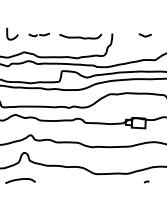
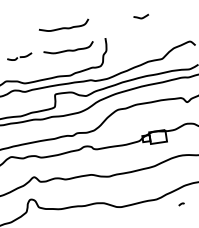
curve: (80, 17) -> (64, 26), added
curve: (144, 35) -> (140, 17), moved

